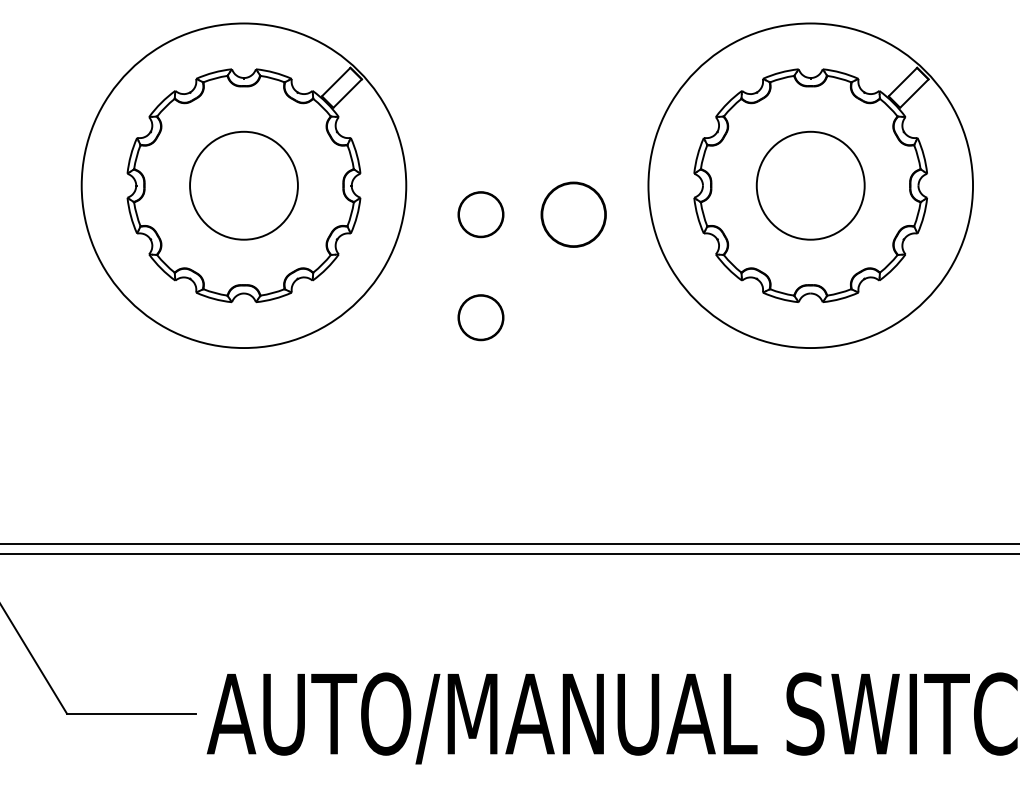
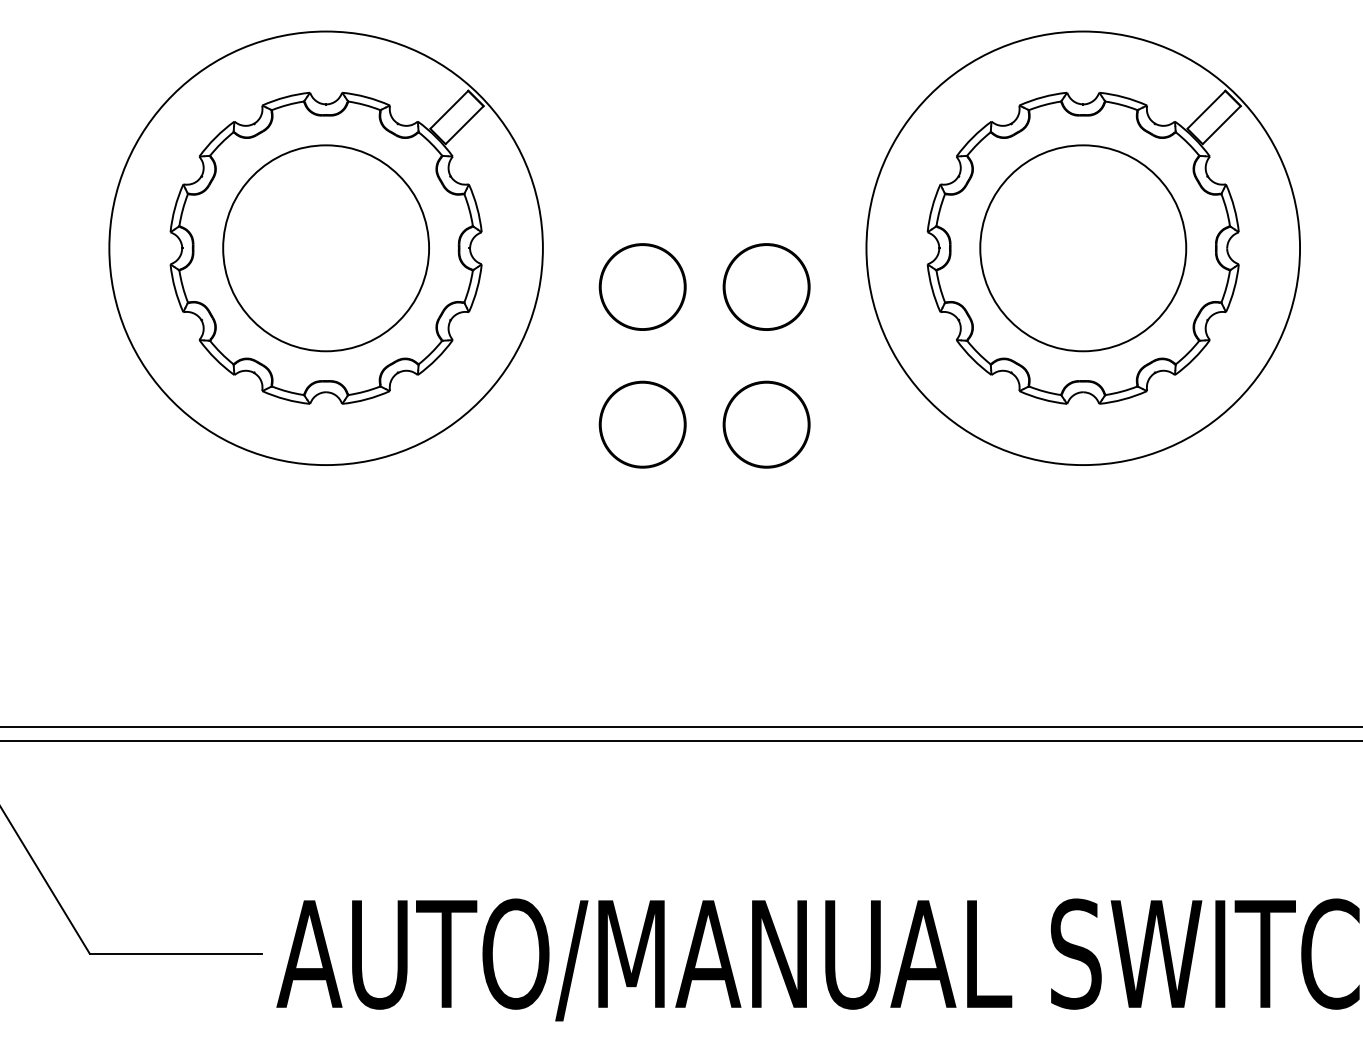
circle: (243, 185) -> (325, 247), size x1.43
circle: (810, 185) -> (1082, 247), size x1.43
part: (480, 214) -> (642, 286), size x1.43
part: (480, 317) -> (642, 424), size x1.43
circle: (573, 317) -> (766, 424), added

